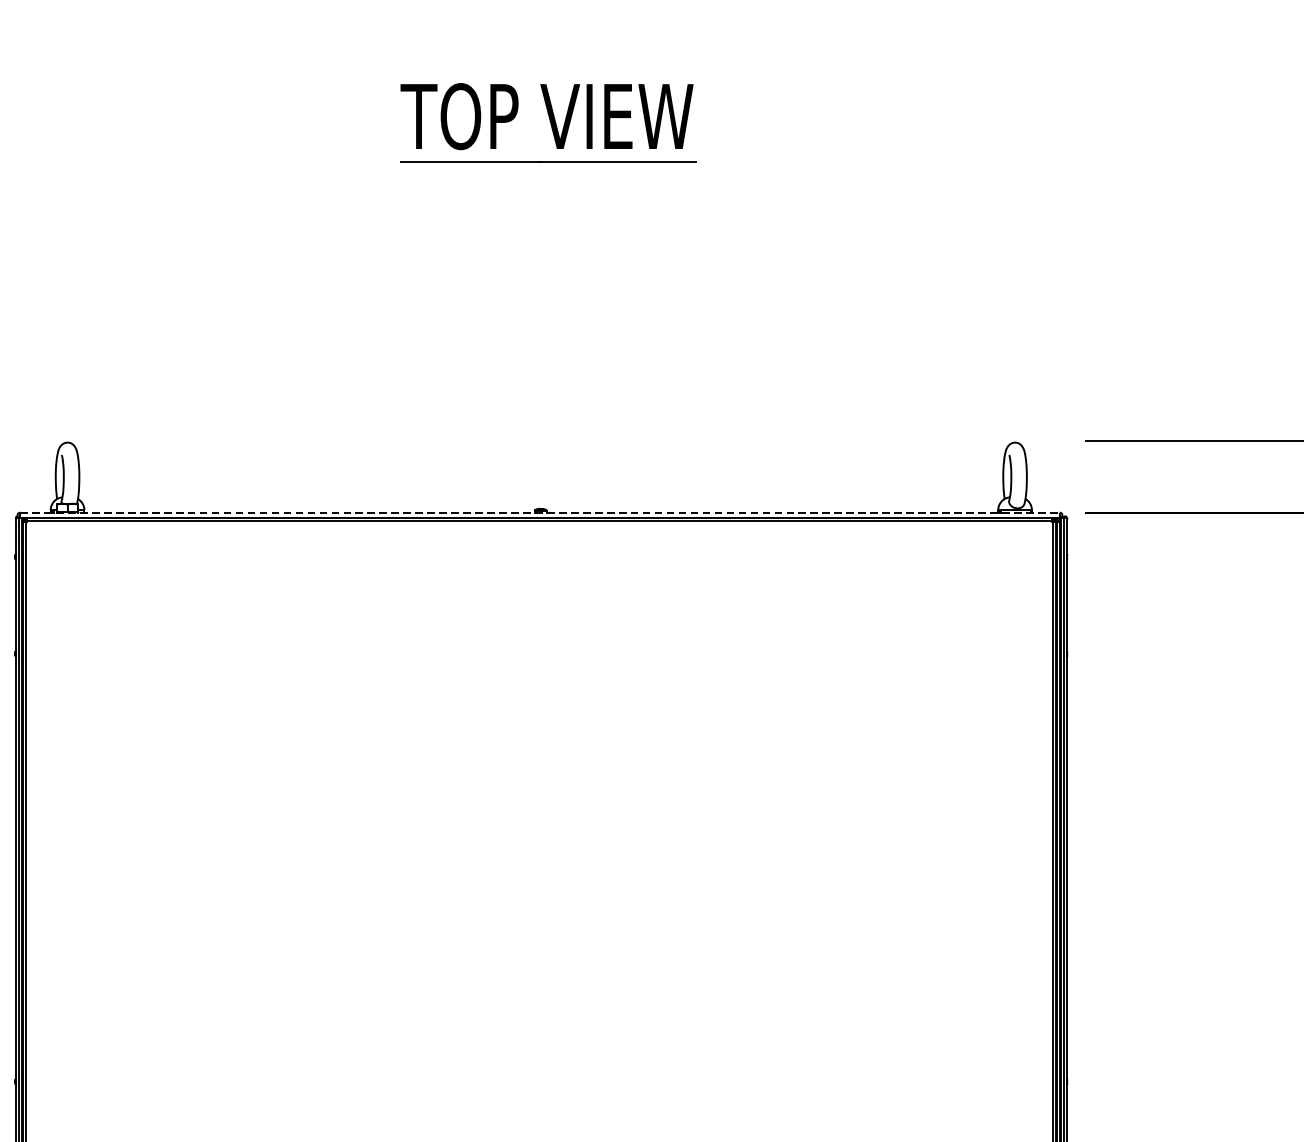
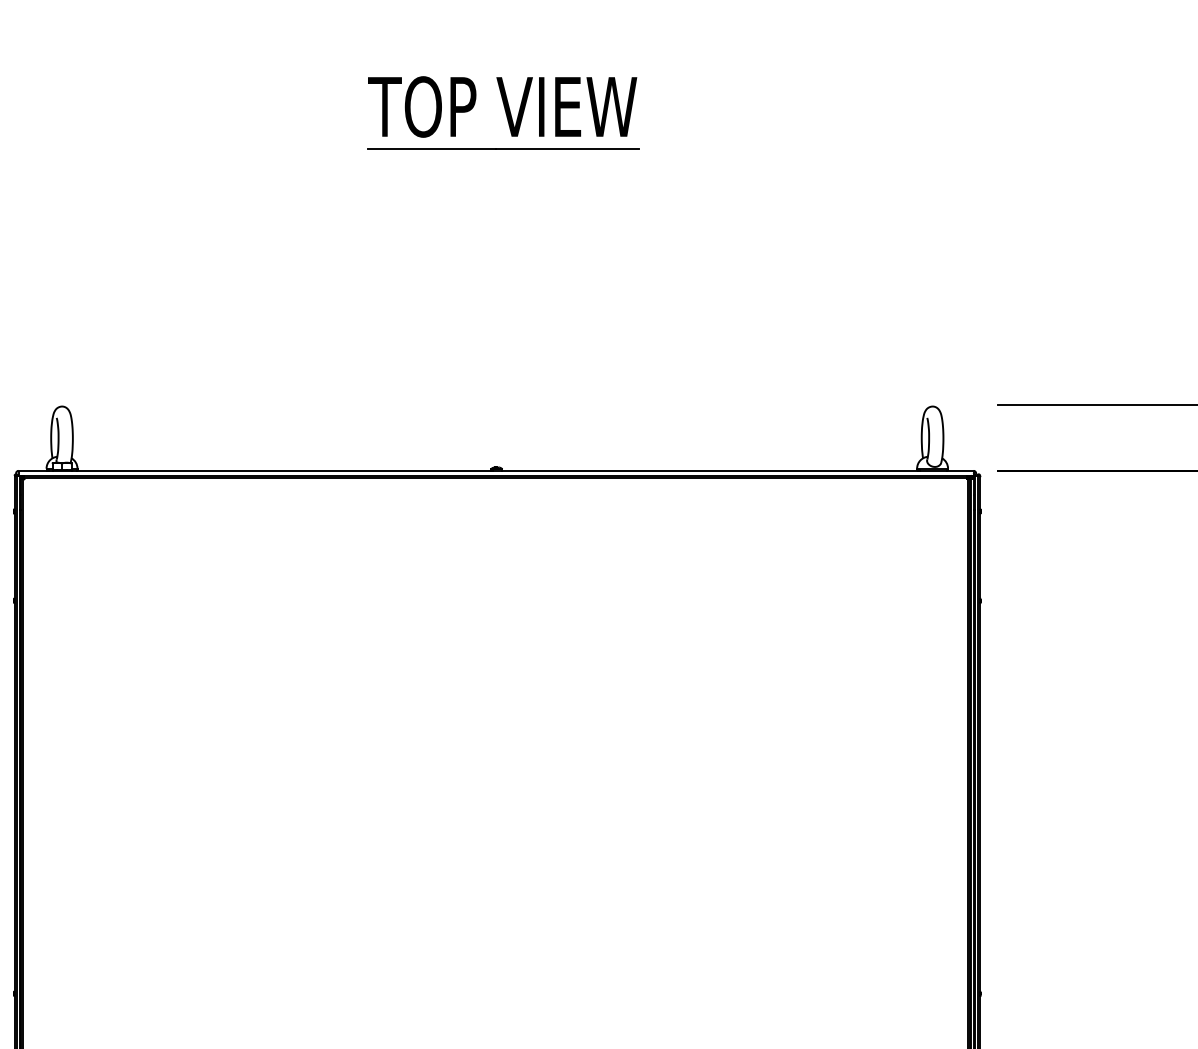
line: (540, 512) -> (496, 470), dashed -> solid

